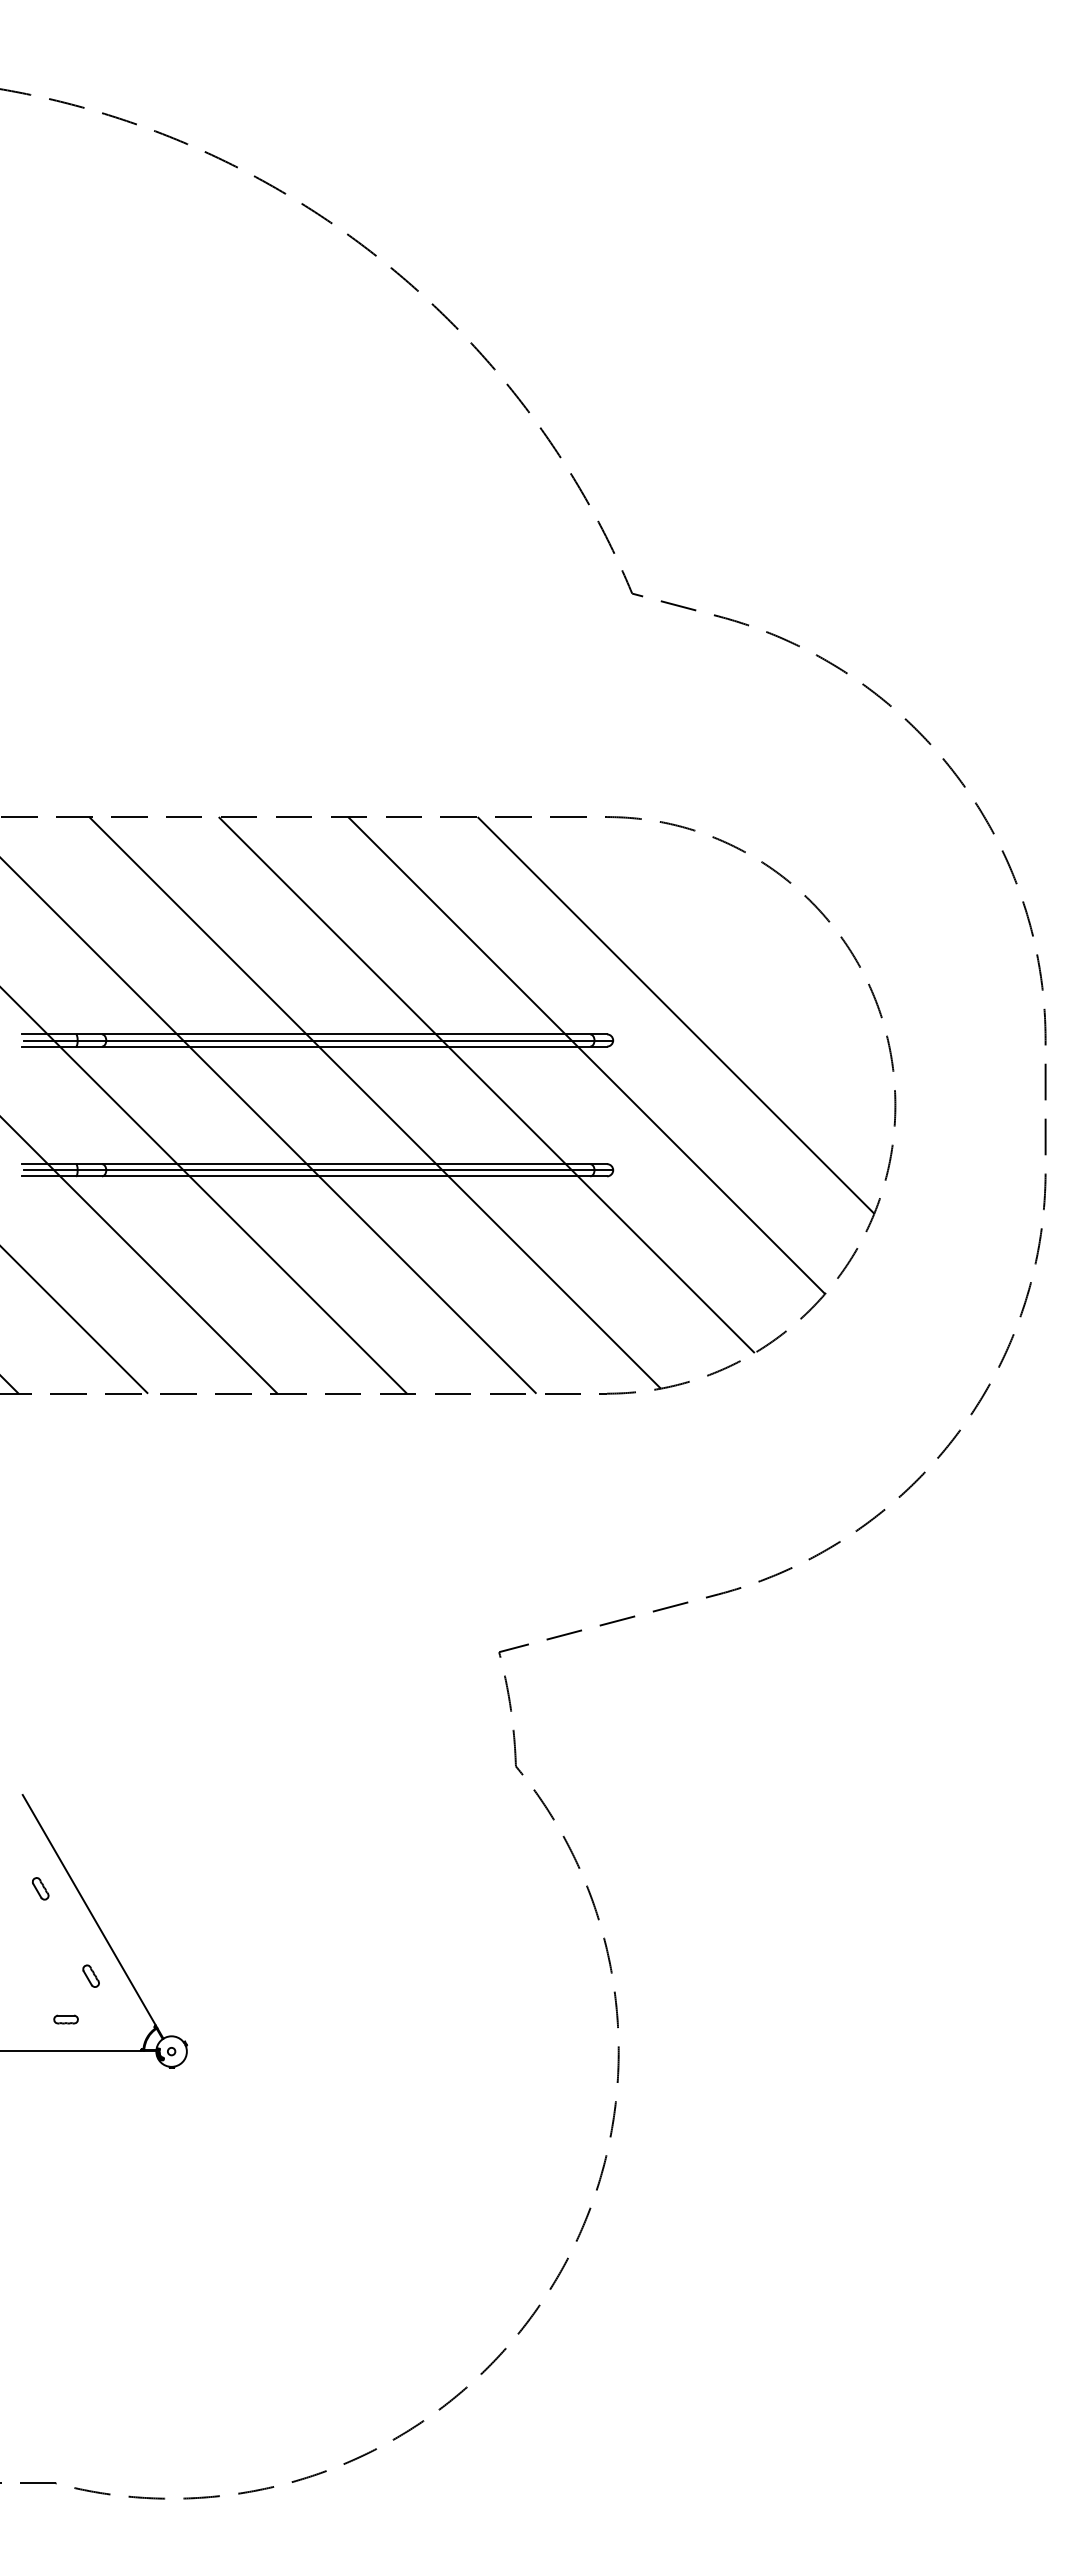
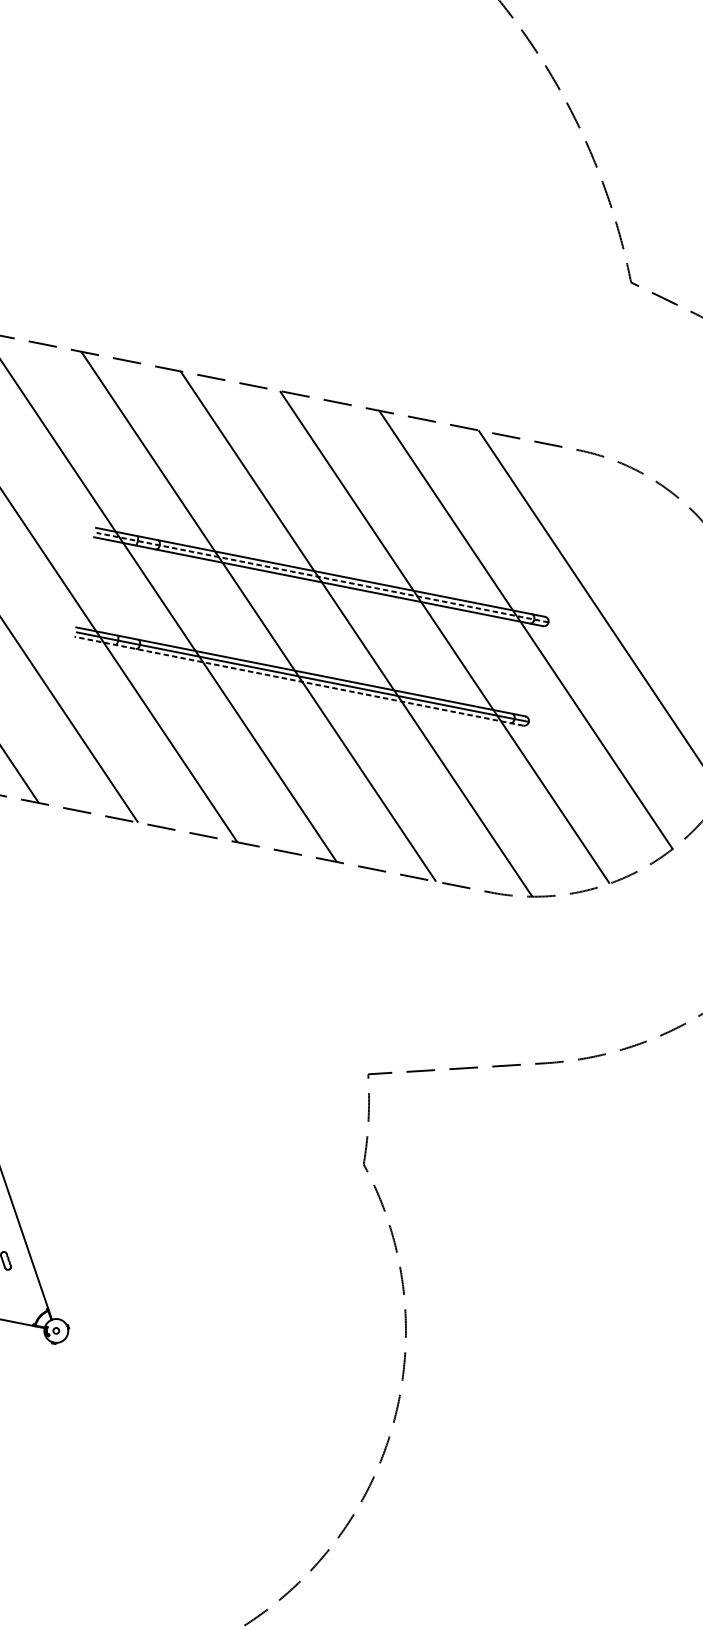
line: (318, 1040) -> (322, 577), solid -> dashed
line: (314, 1176) -> (298, 681), solid -> dashed

